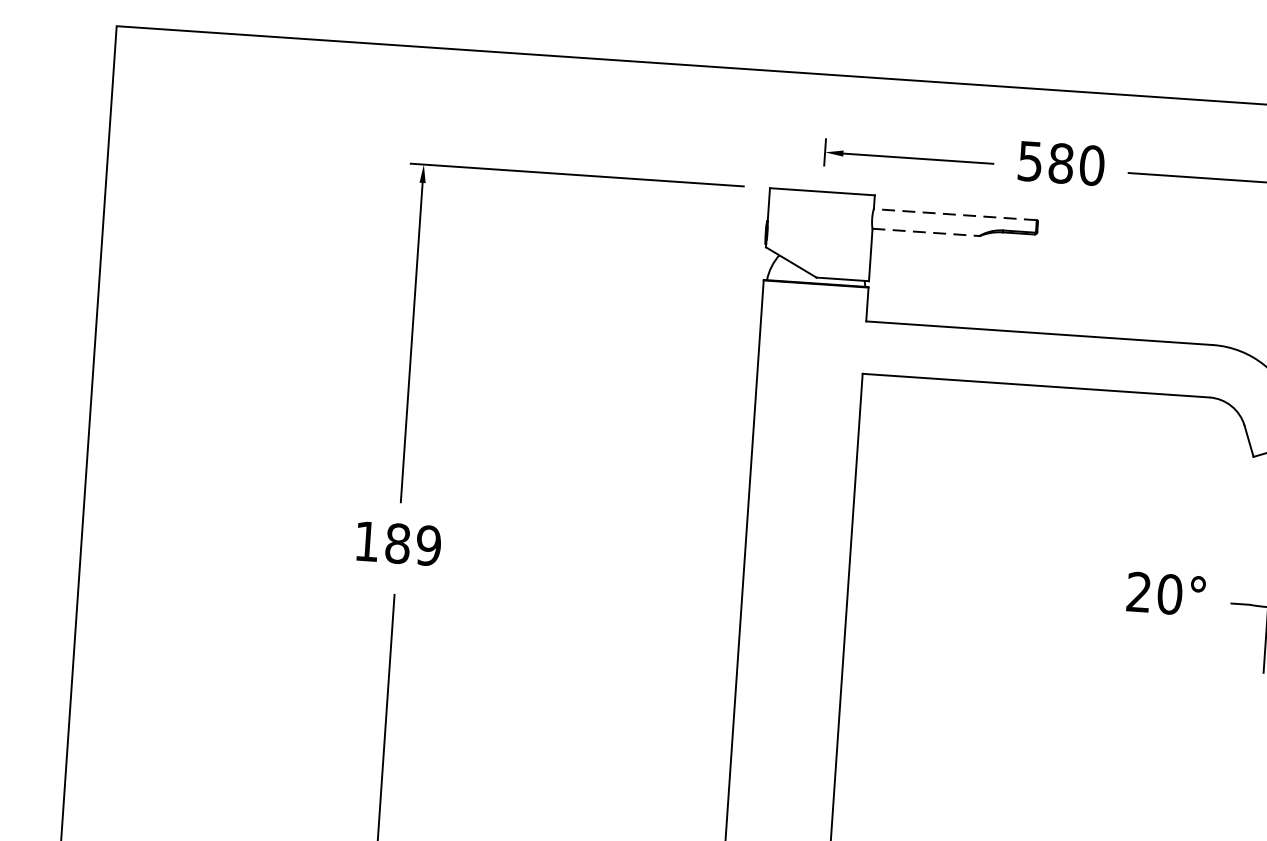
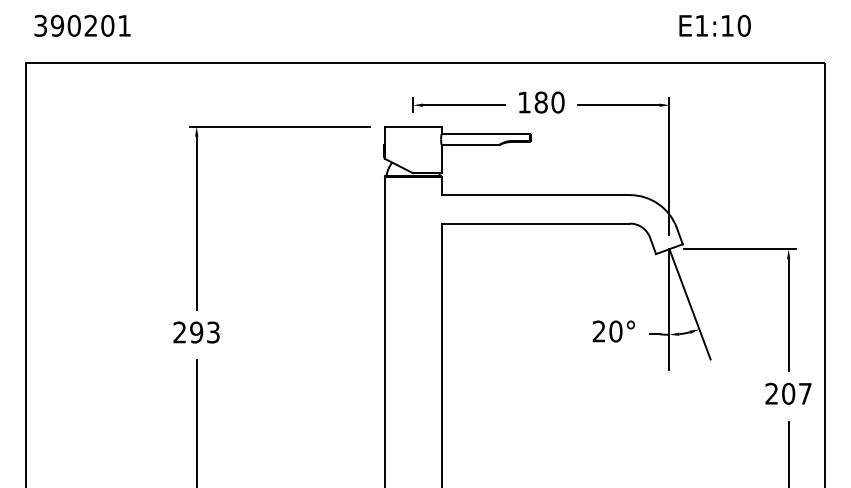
text: (1030, 161) -> (524, 102), 580 -> 180
line: (954, 215) -> (485, 134), dashed -> solid
line: (927, 231) -> (471, 144), dashed -> solid
text: (397, 543) -> (196, 332), 189 -> 293

